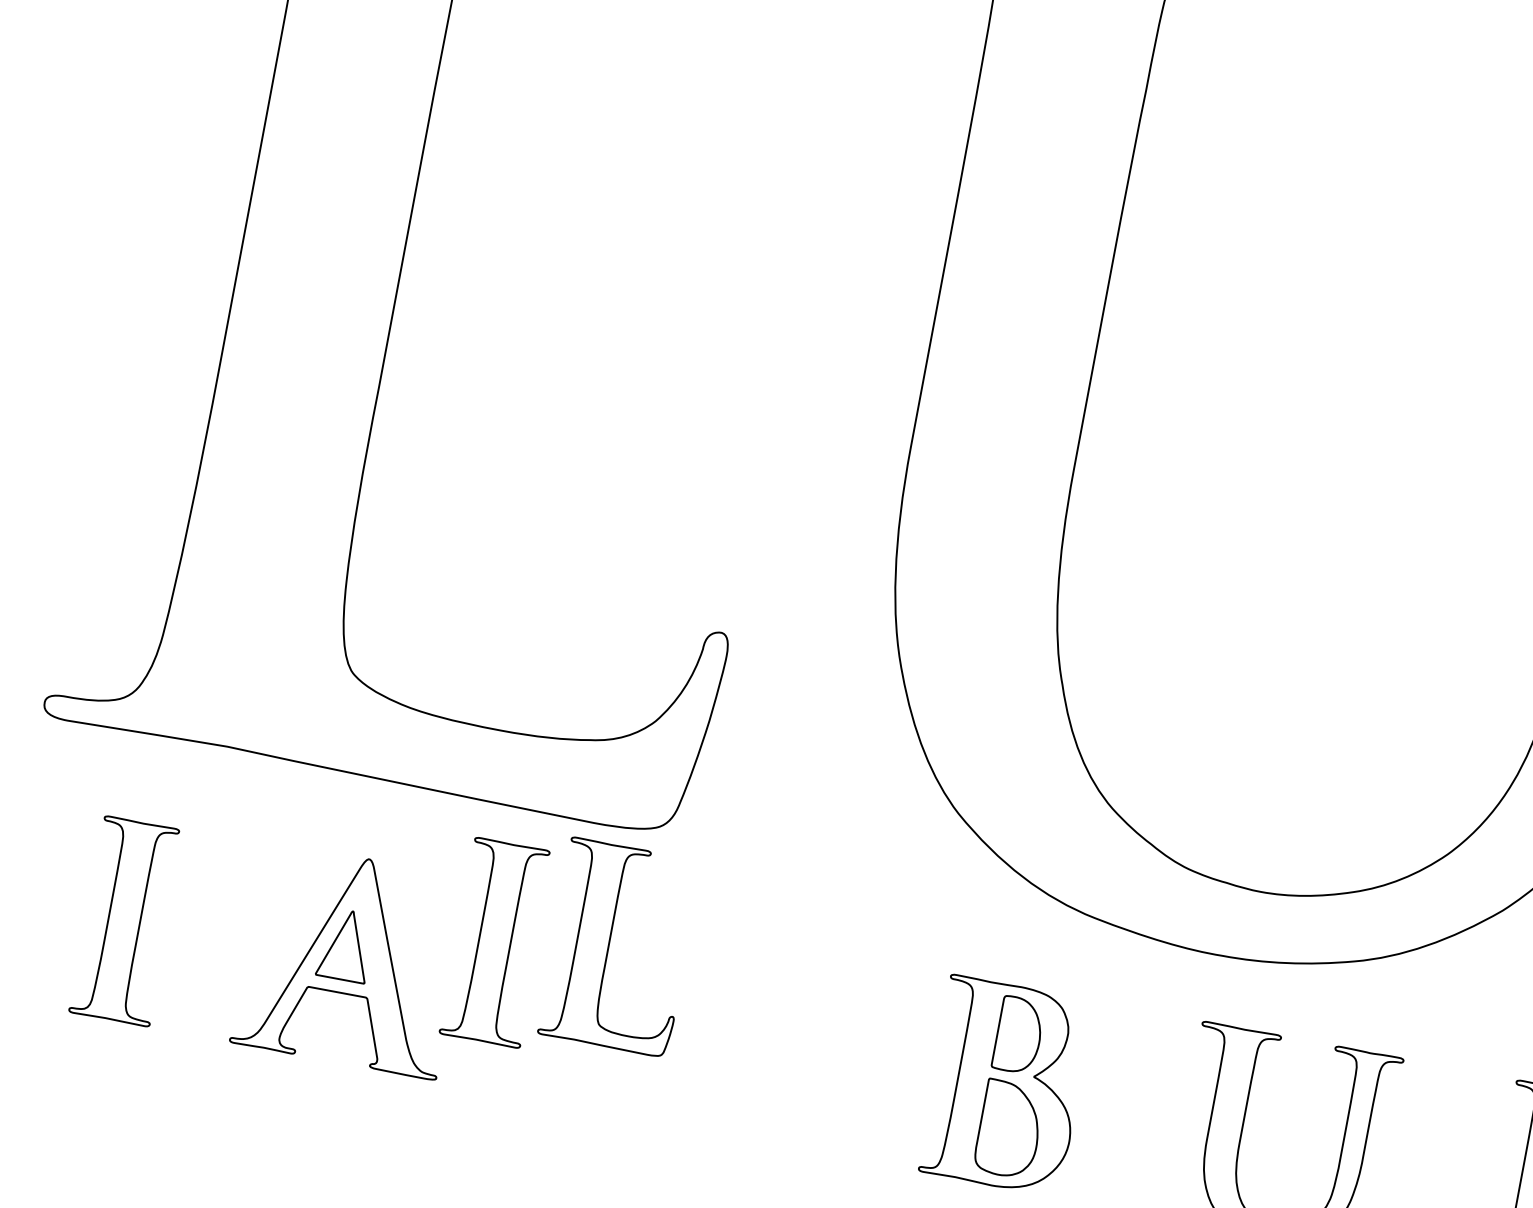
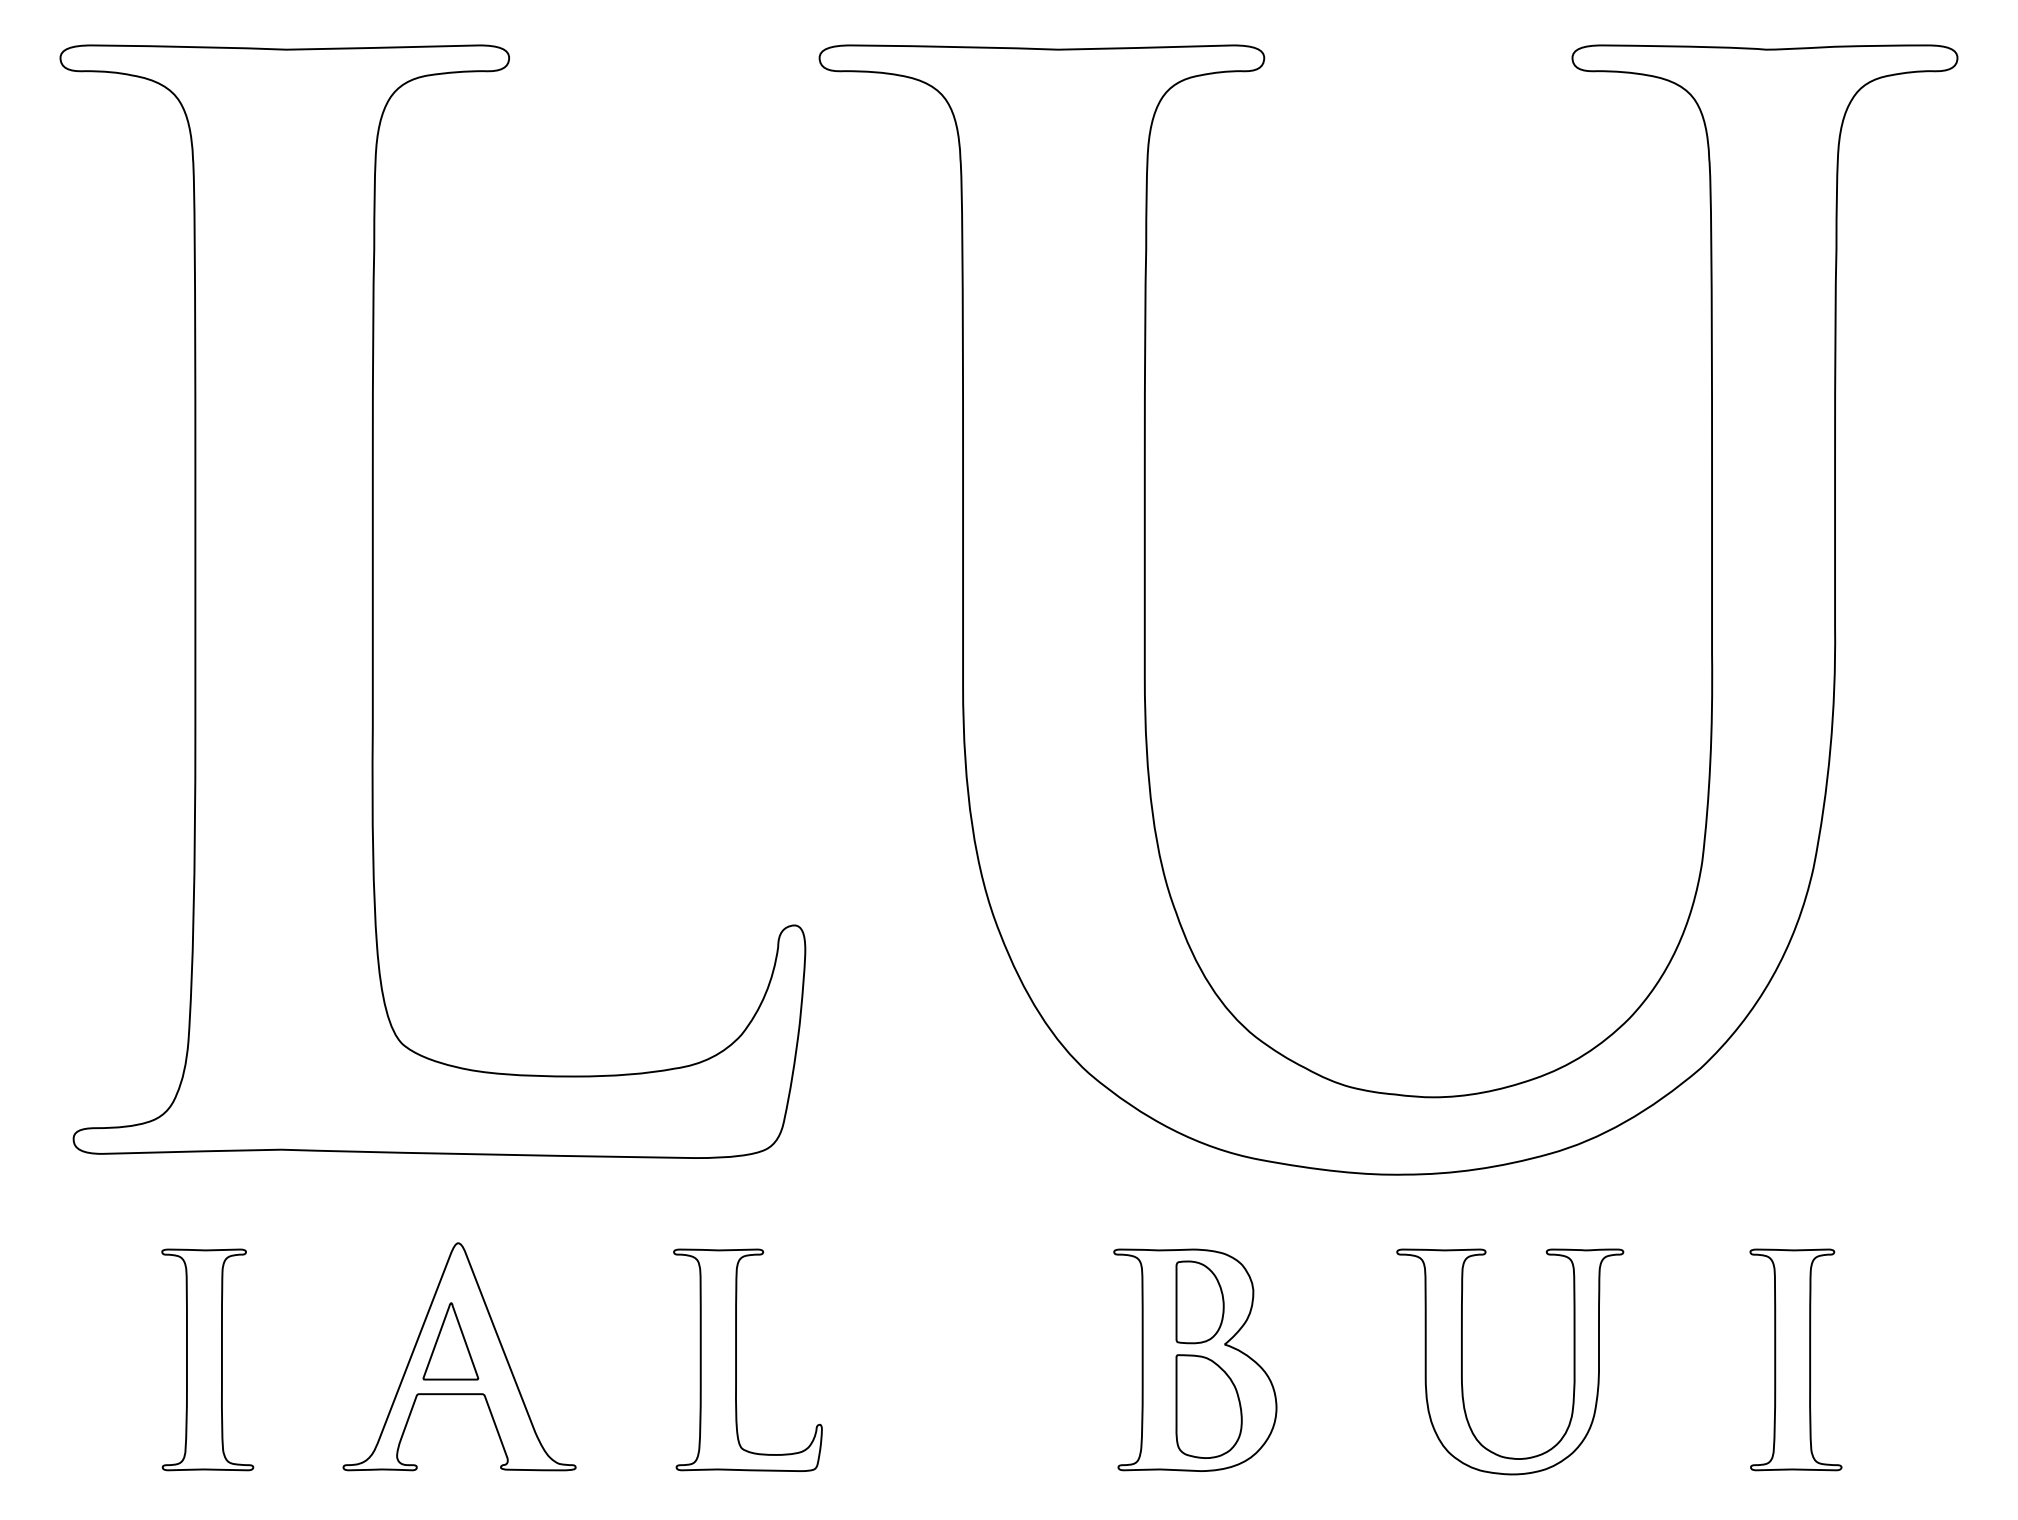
part: (497, 942) -> (614, 1307), removed
part: (609, 944) -> (736, 1359), moved

